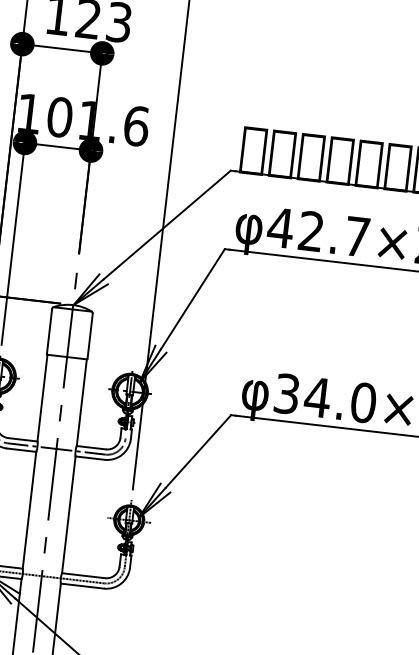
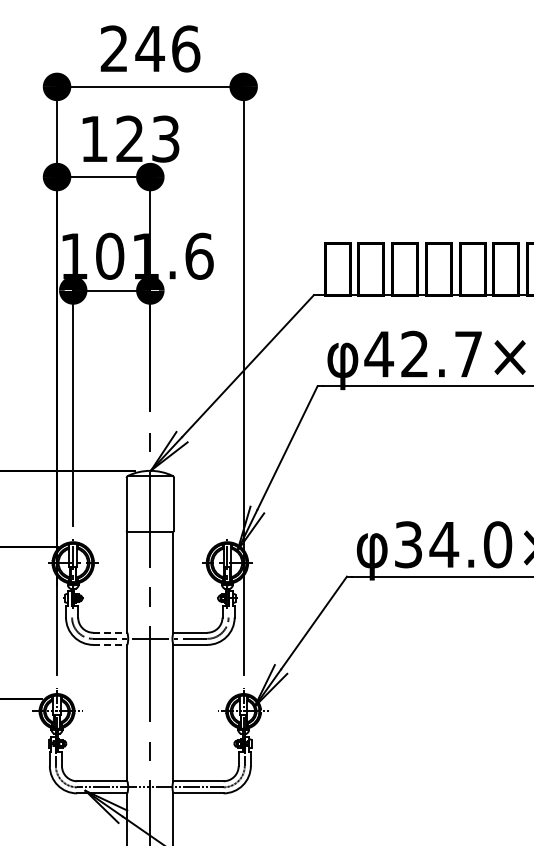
line: (23, 439) -> (110, 632), solid -> dashed
line: (21, 449) -> (110, 644), solid -> dashed

